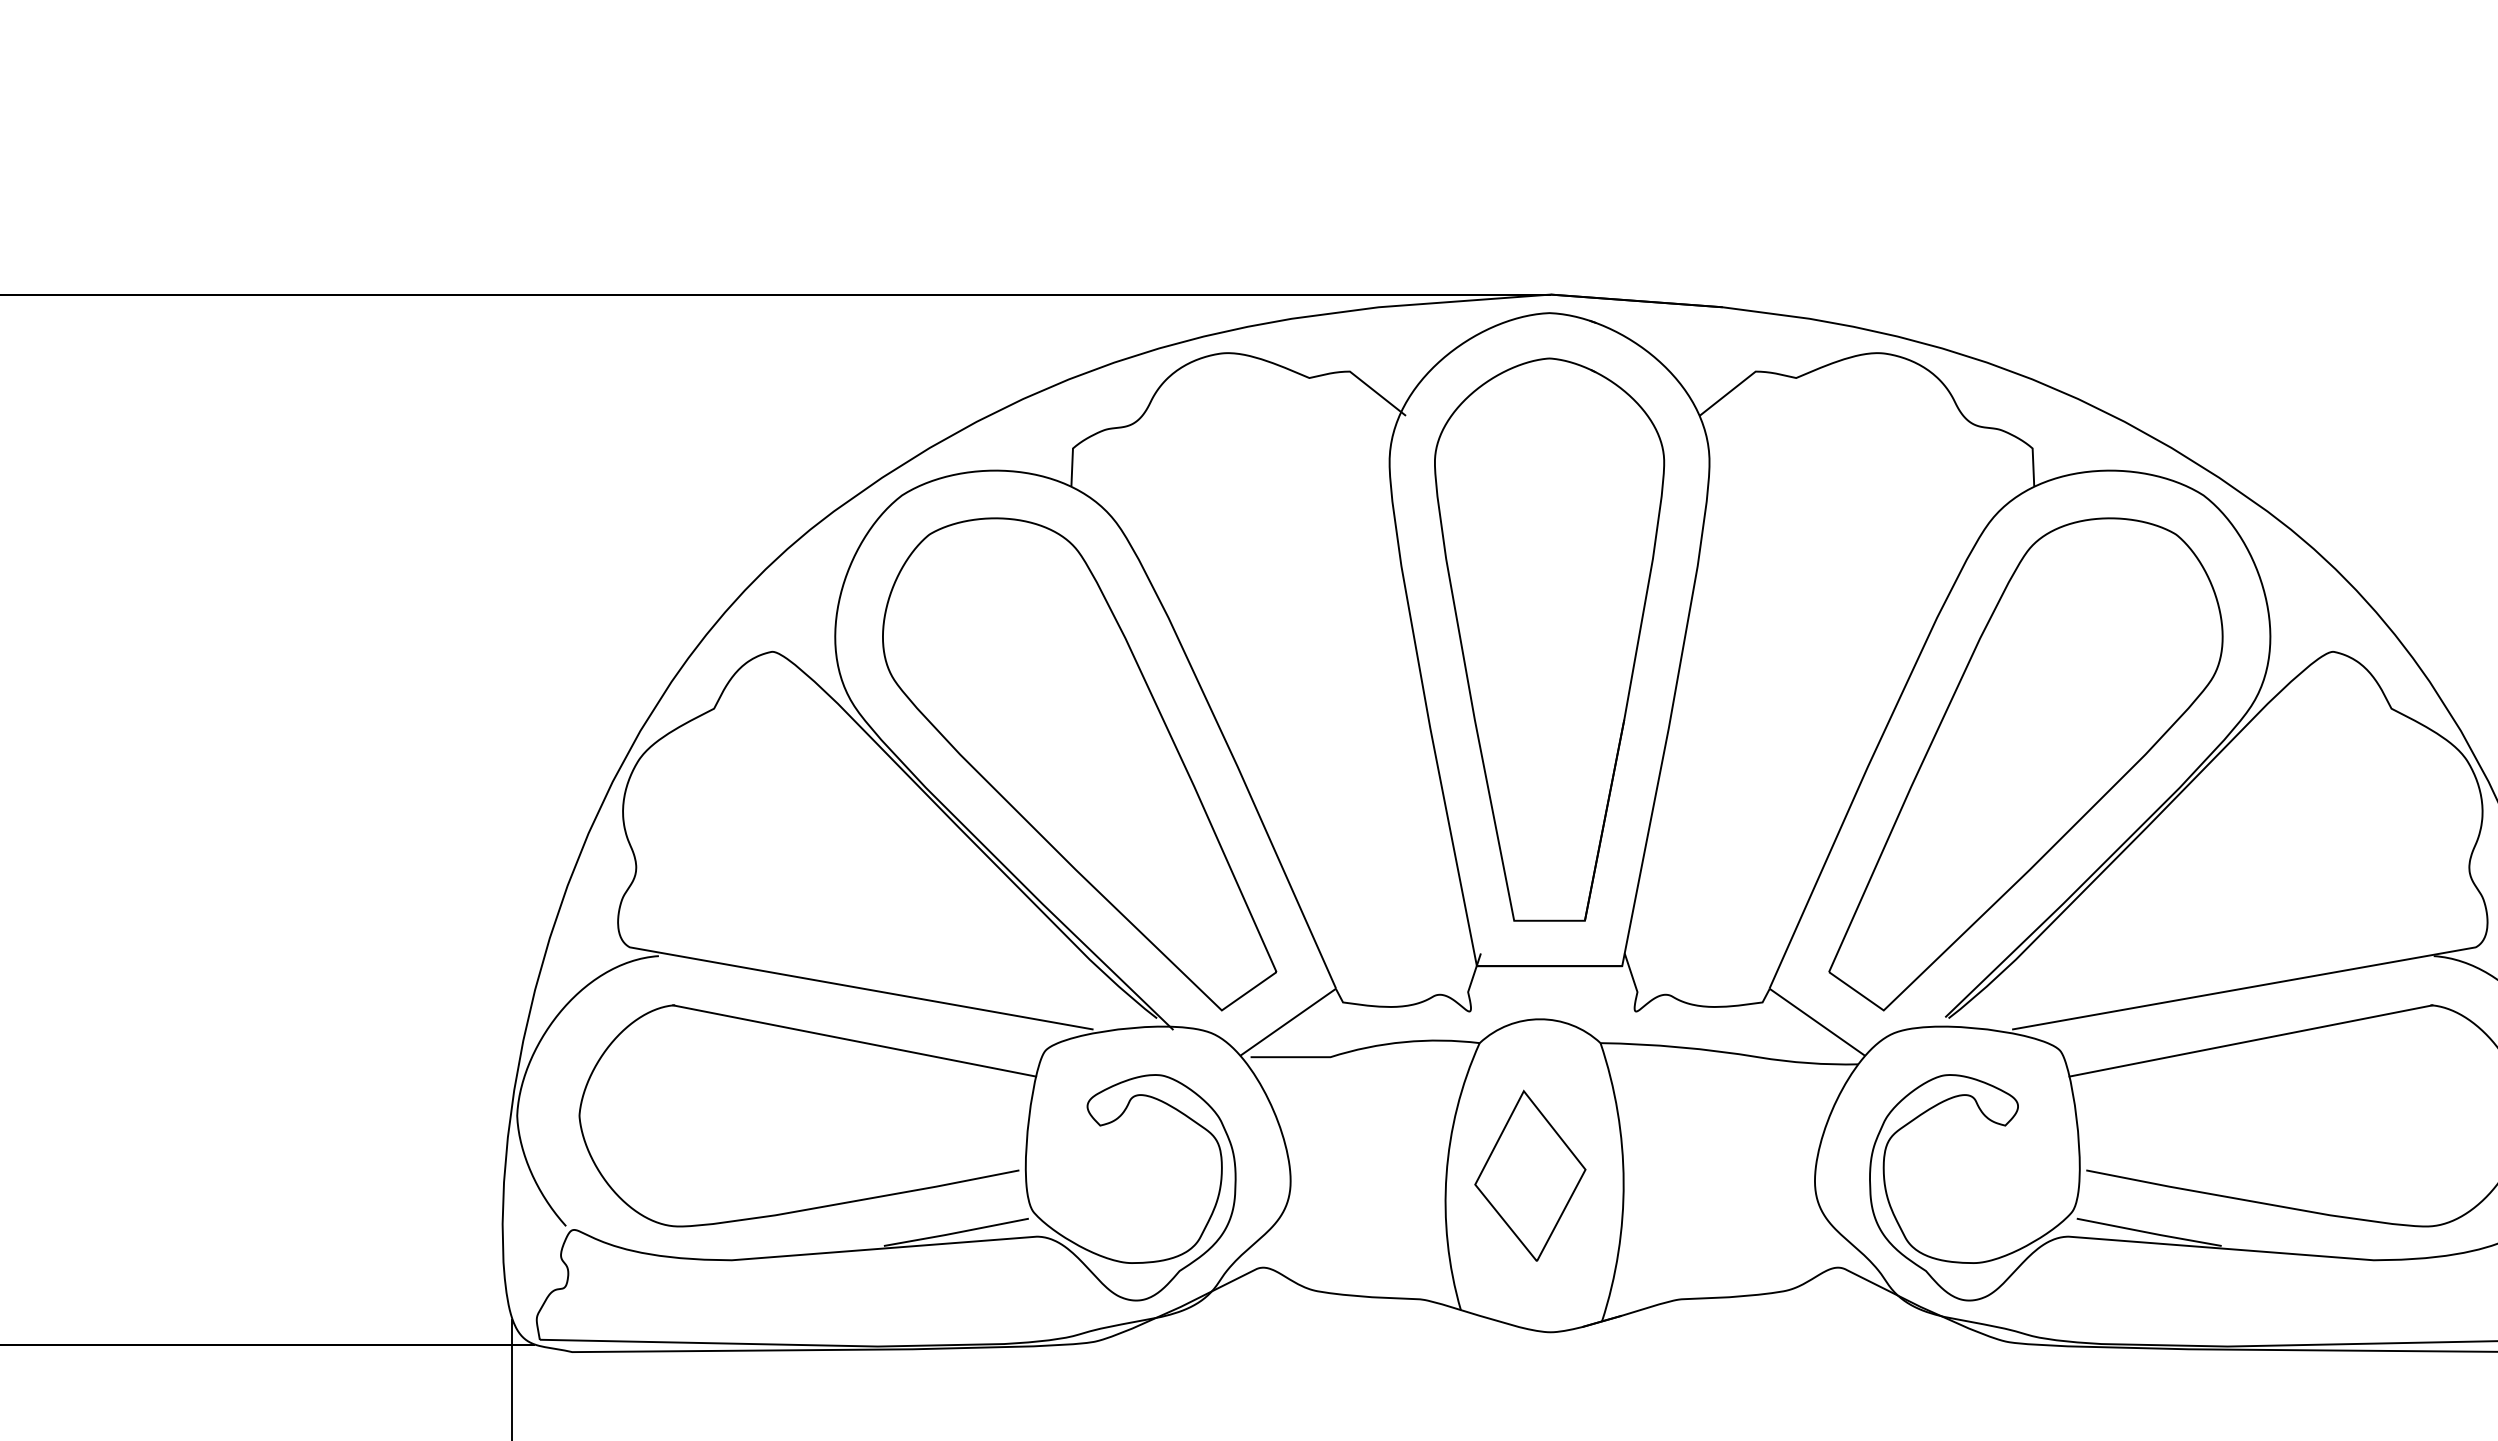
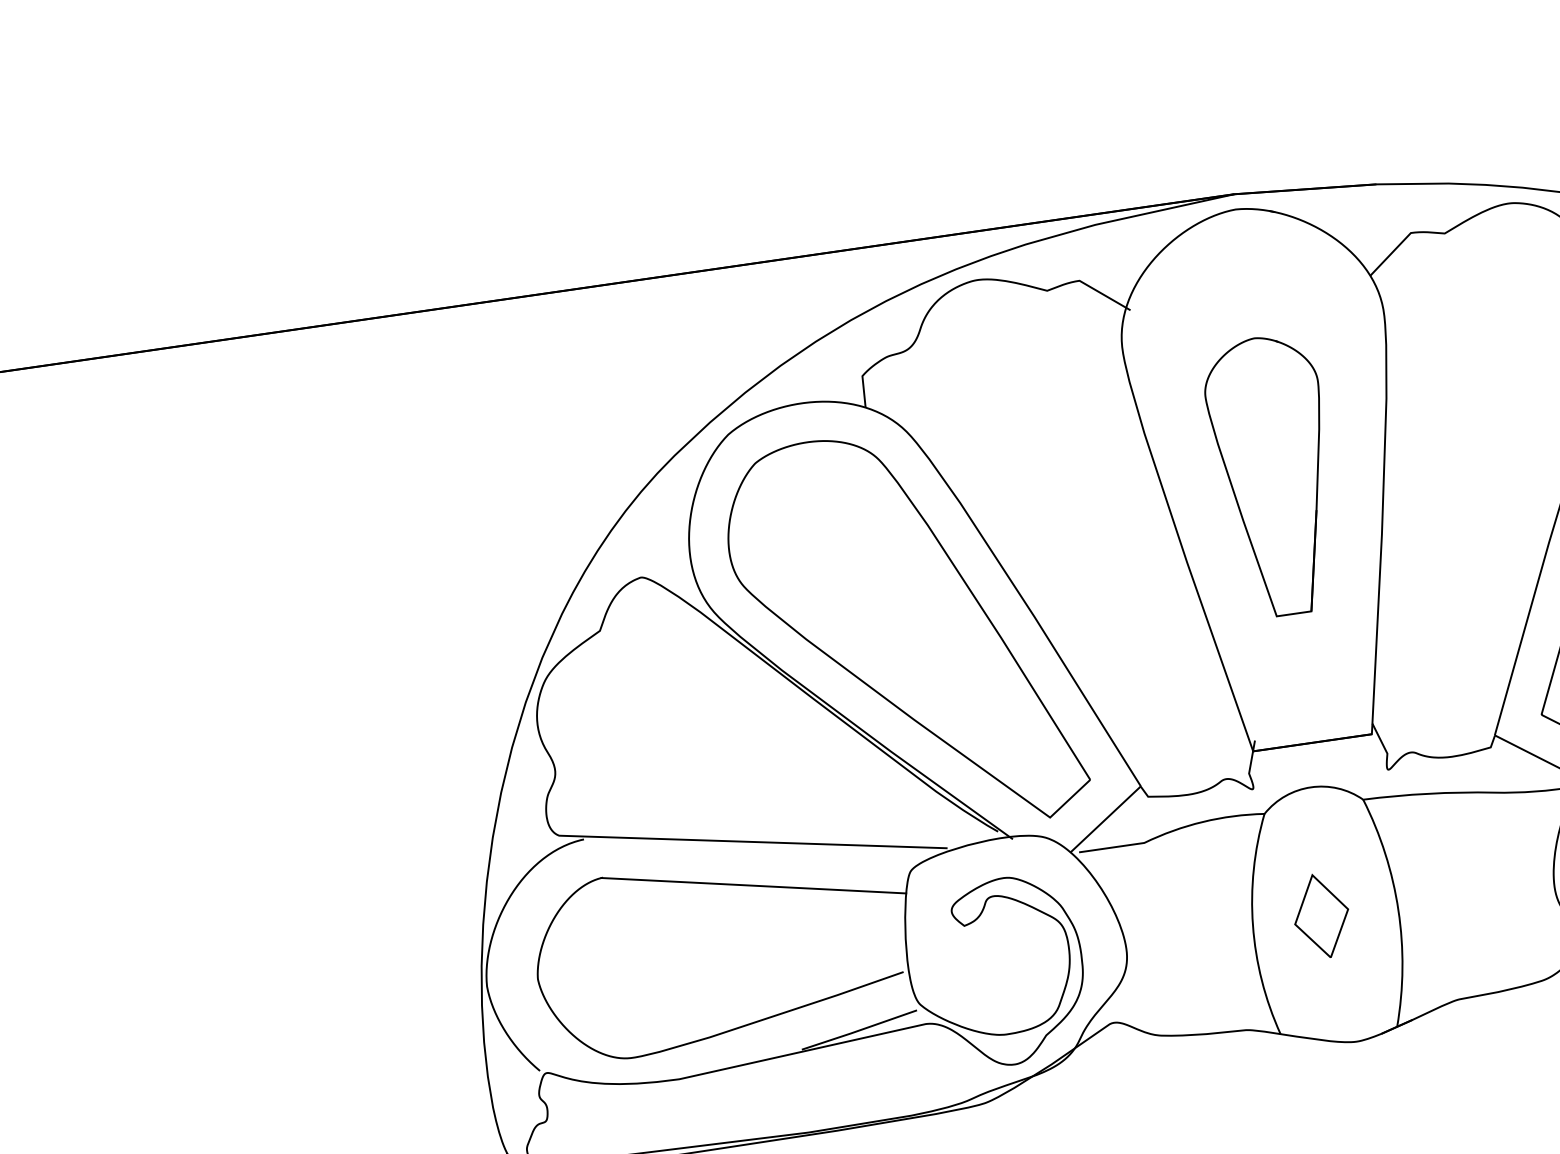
part: (1549, 639) -> (1274, 476), size x0.6
part: (1530, 1175) -> (1321, 916), size x0.6

